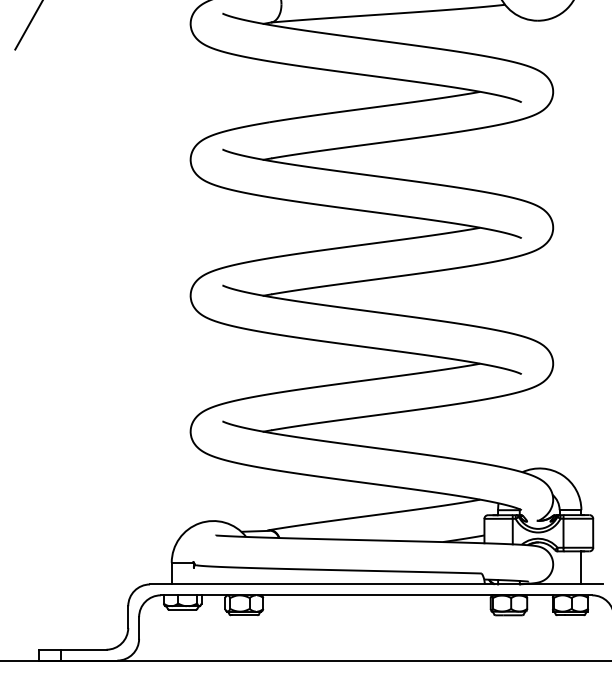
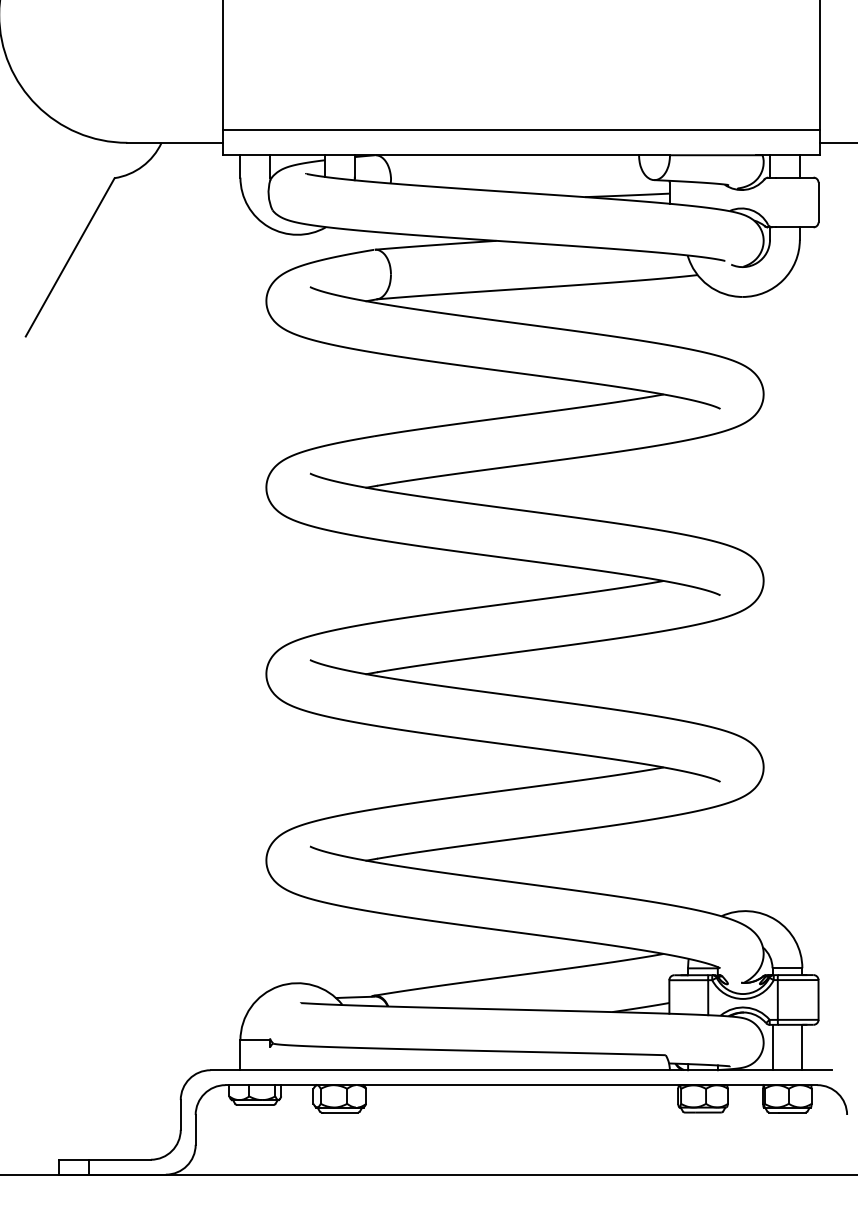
line: (559, 567) -> (772, 1047), added

